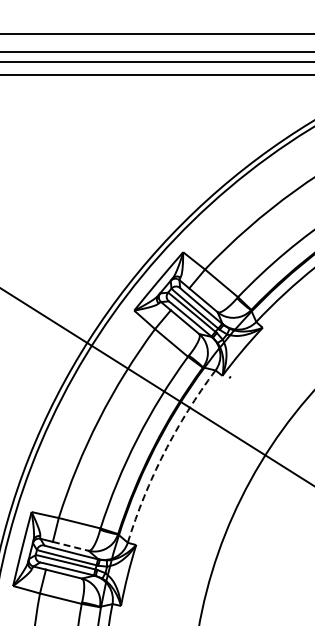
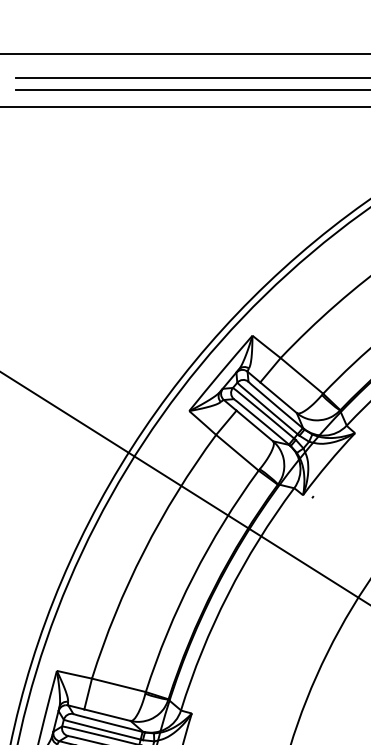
arc: (164, 452) -> (228, 594), dashed -> solid
line: (71, 546) -> (108, 715), dashed -> solid

